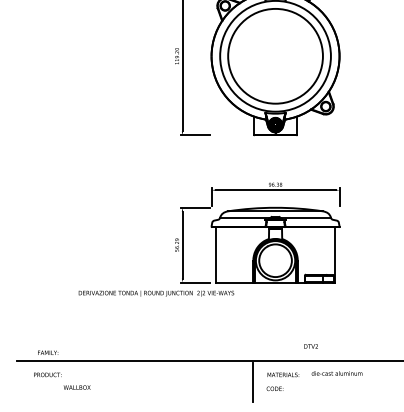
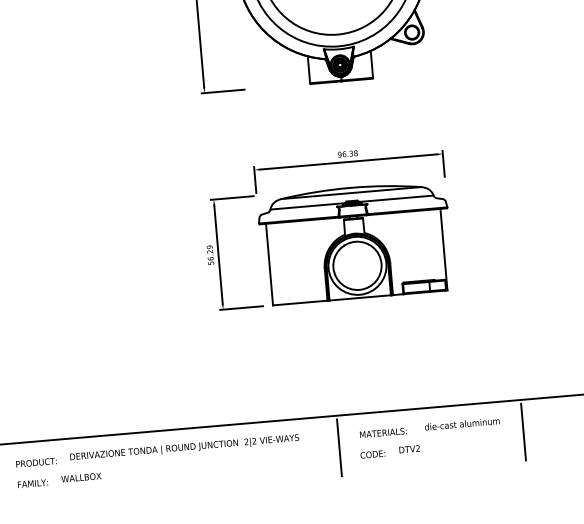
text: (156, 293) -> (184, 447), moved
text: (310, 346) -> (408, 449), moved
text: (48, 352) -> (33, 483), moved
line: (377, 382) -> (522, 432), added

